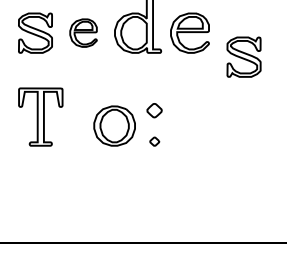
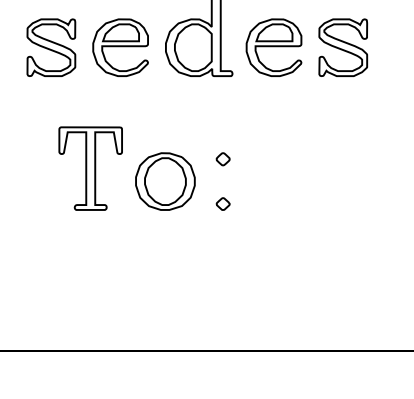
part: (83, 32) -> (120, 46), size x1.43
part: (243, 56) -> (342, 46), moved
part: (154, 110) -> (222, 159), size x0.62
part: (40, 116) -> (90, 167), moved

